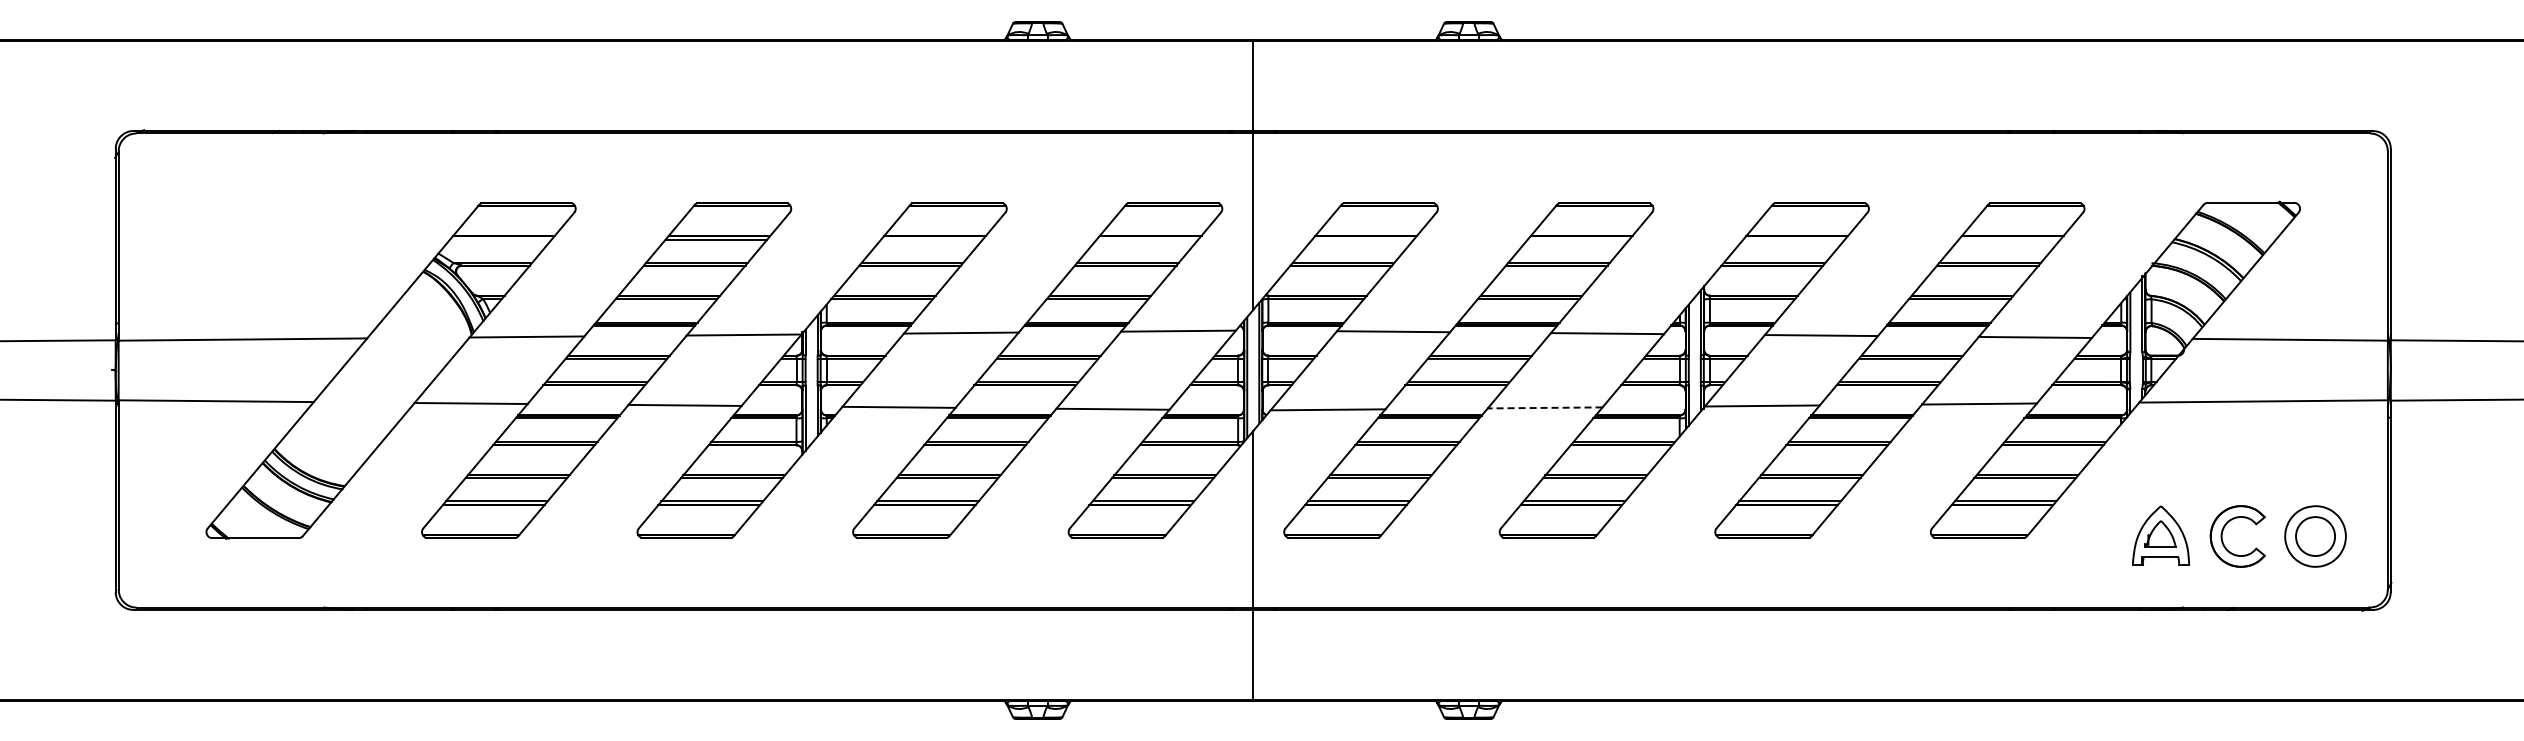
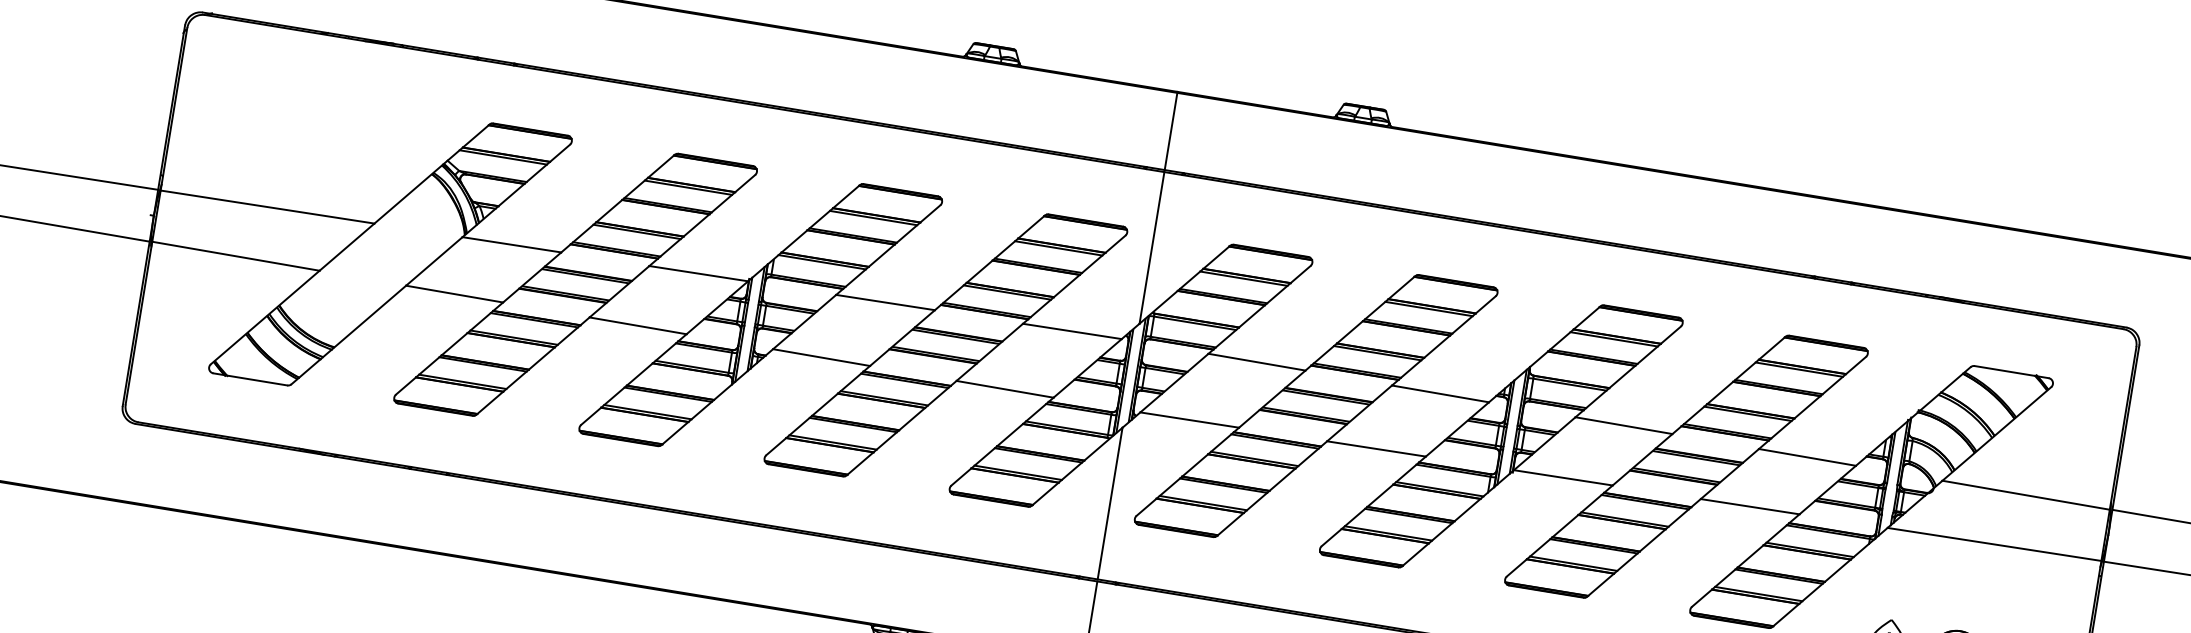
line: (500, 239) -> (502, 157), added
line: (931, 239) -> (873, 217), added
line: (1147, 239) -> (1058, 248), added
line: (1362, 239) -> (1243, 278), added
line: (1578, 239) -> (1428, 308), added
line: (1794, 239) -> (1614, 339), added
line: (2009, 239) -> (1799, 369), added
line: (1544, 407) -> (1376, 448), dashed -> solid

